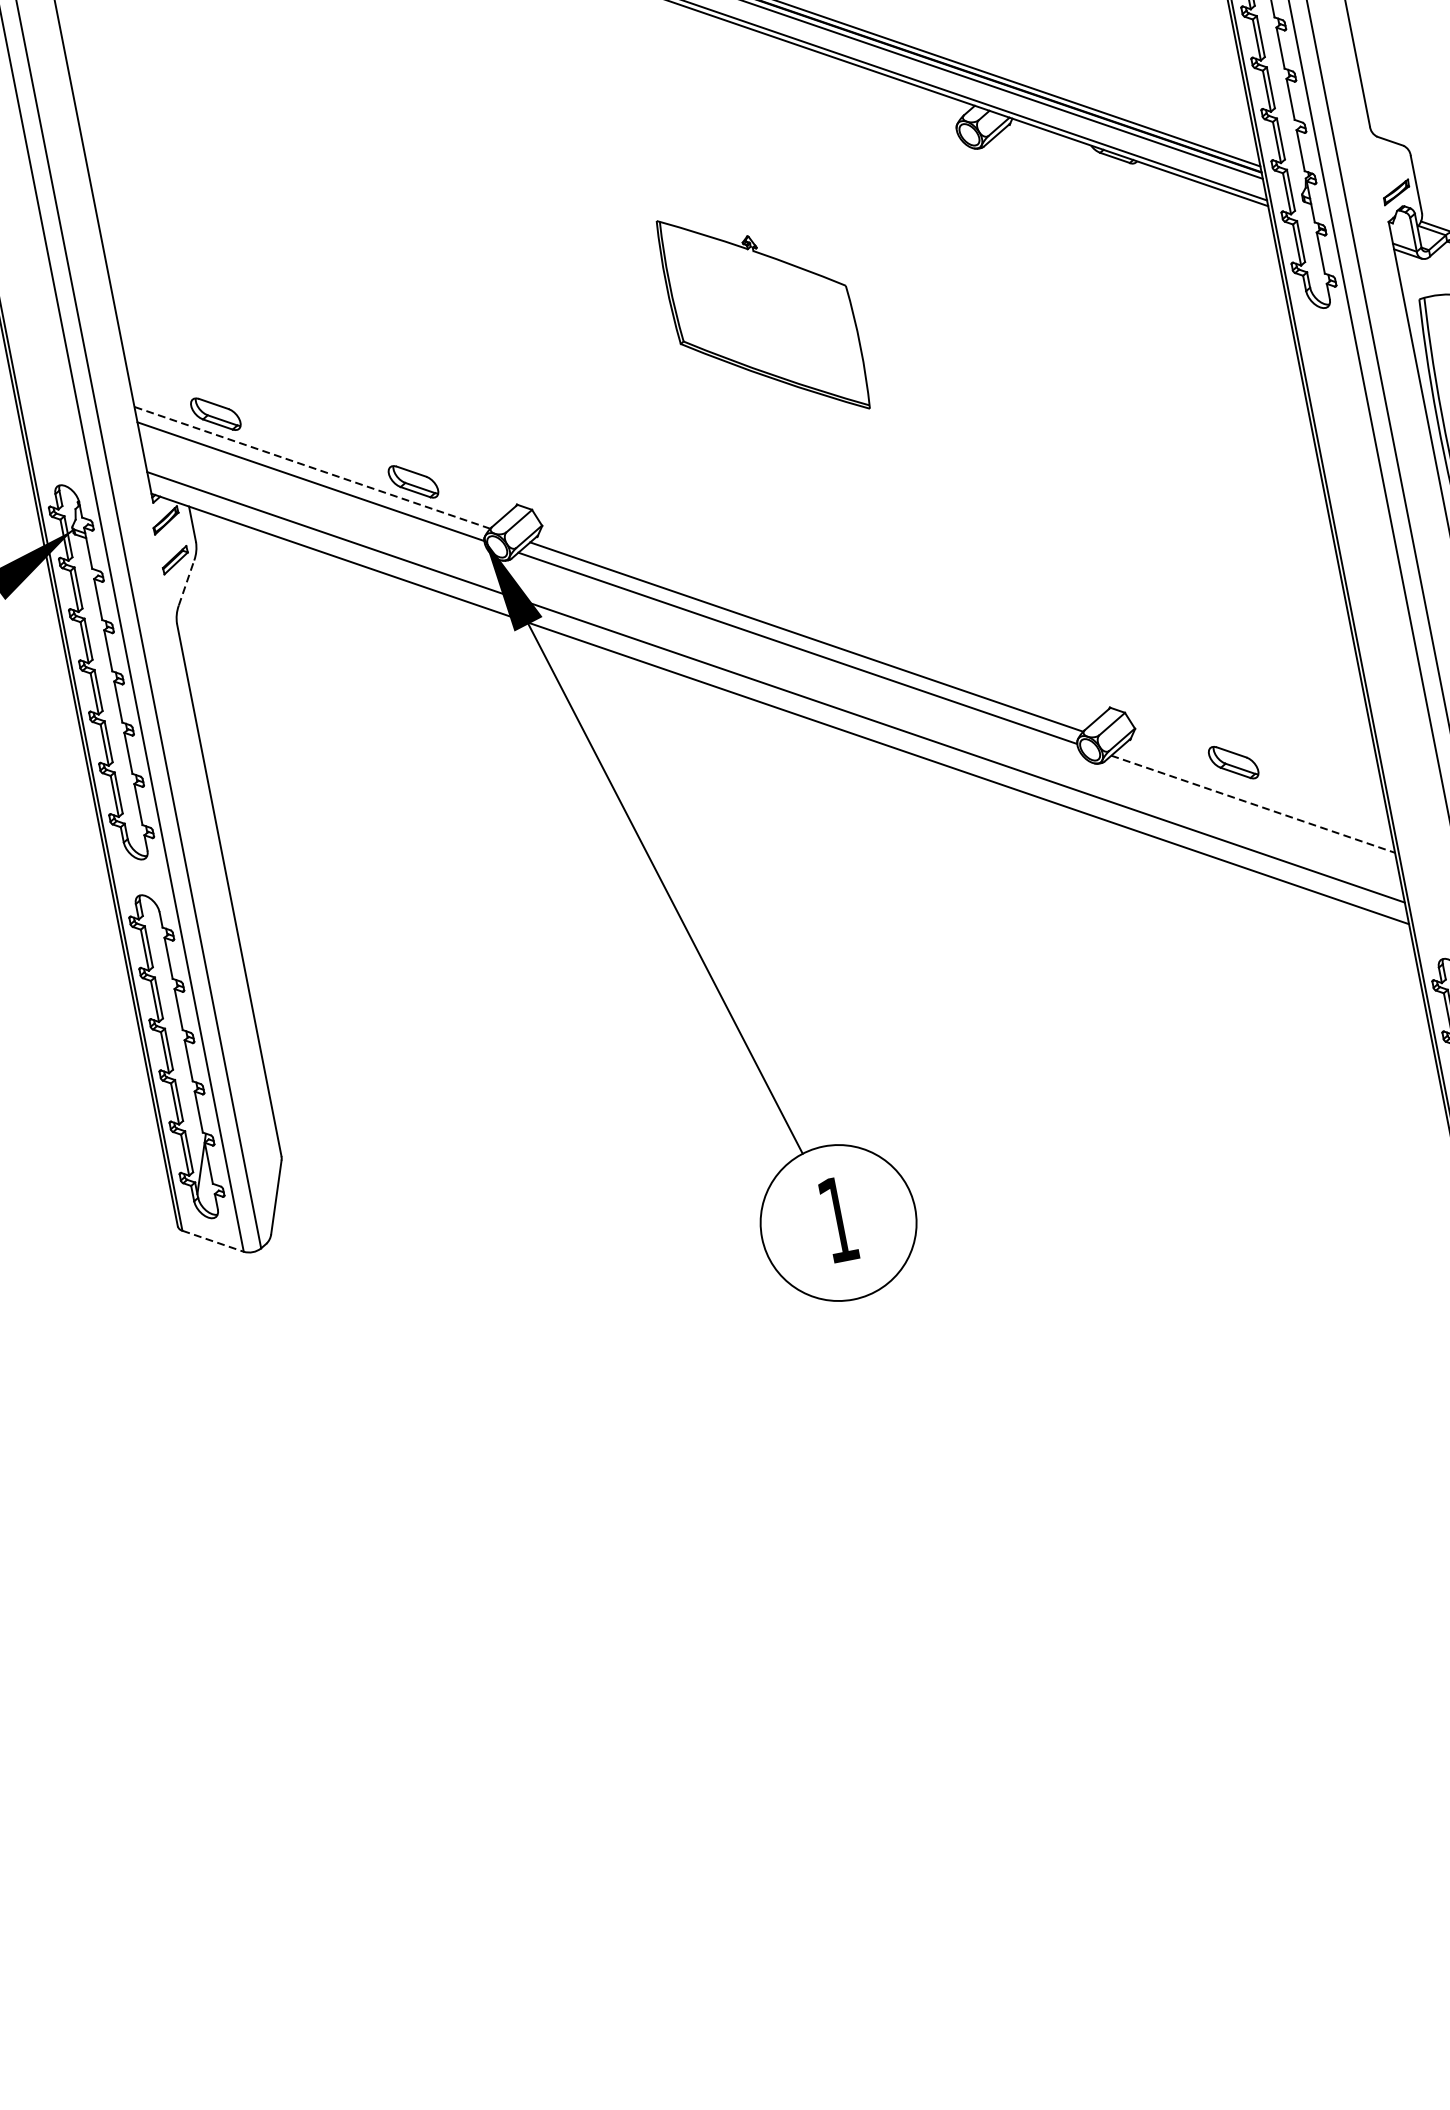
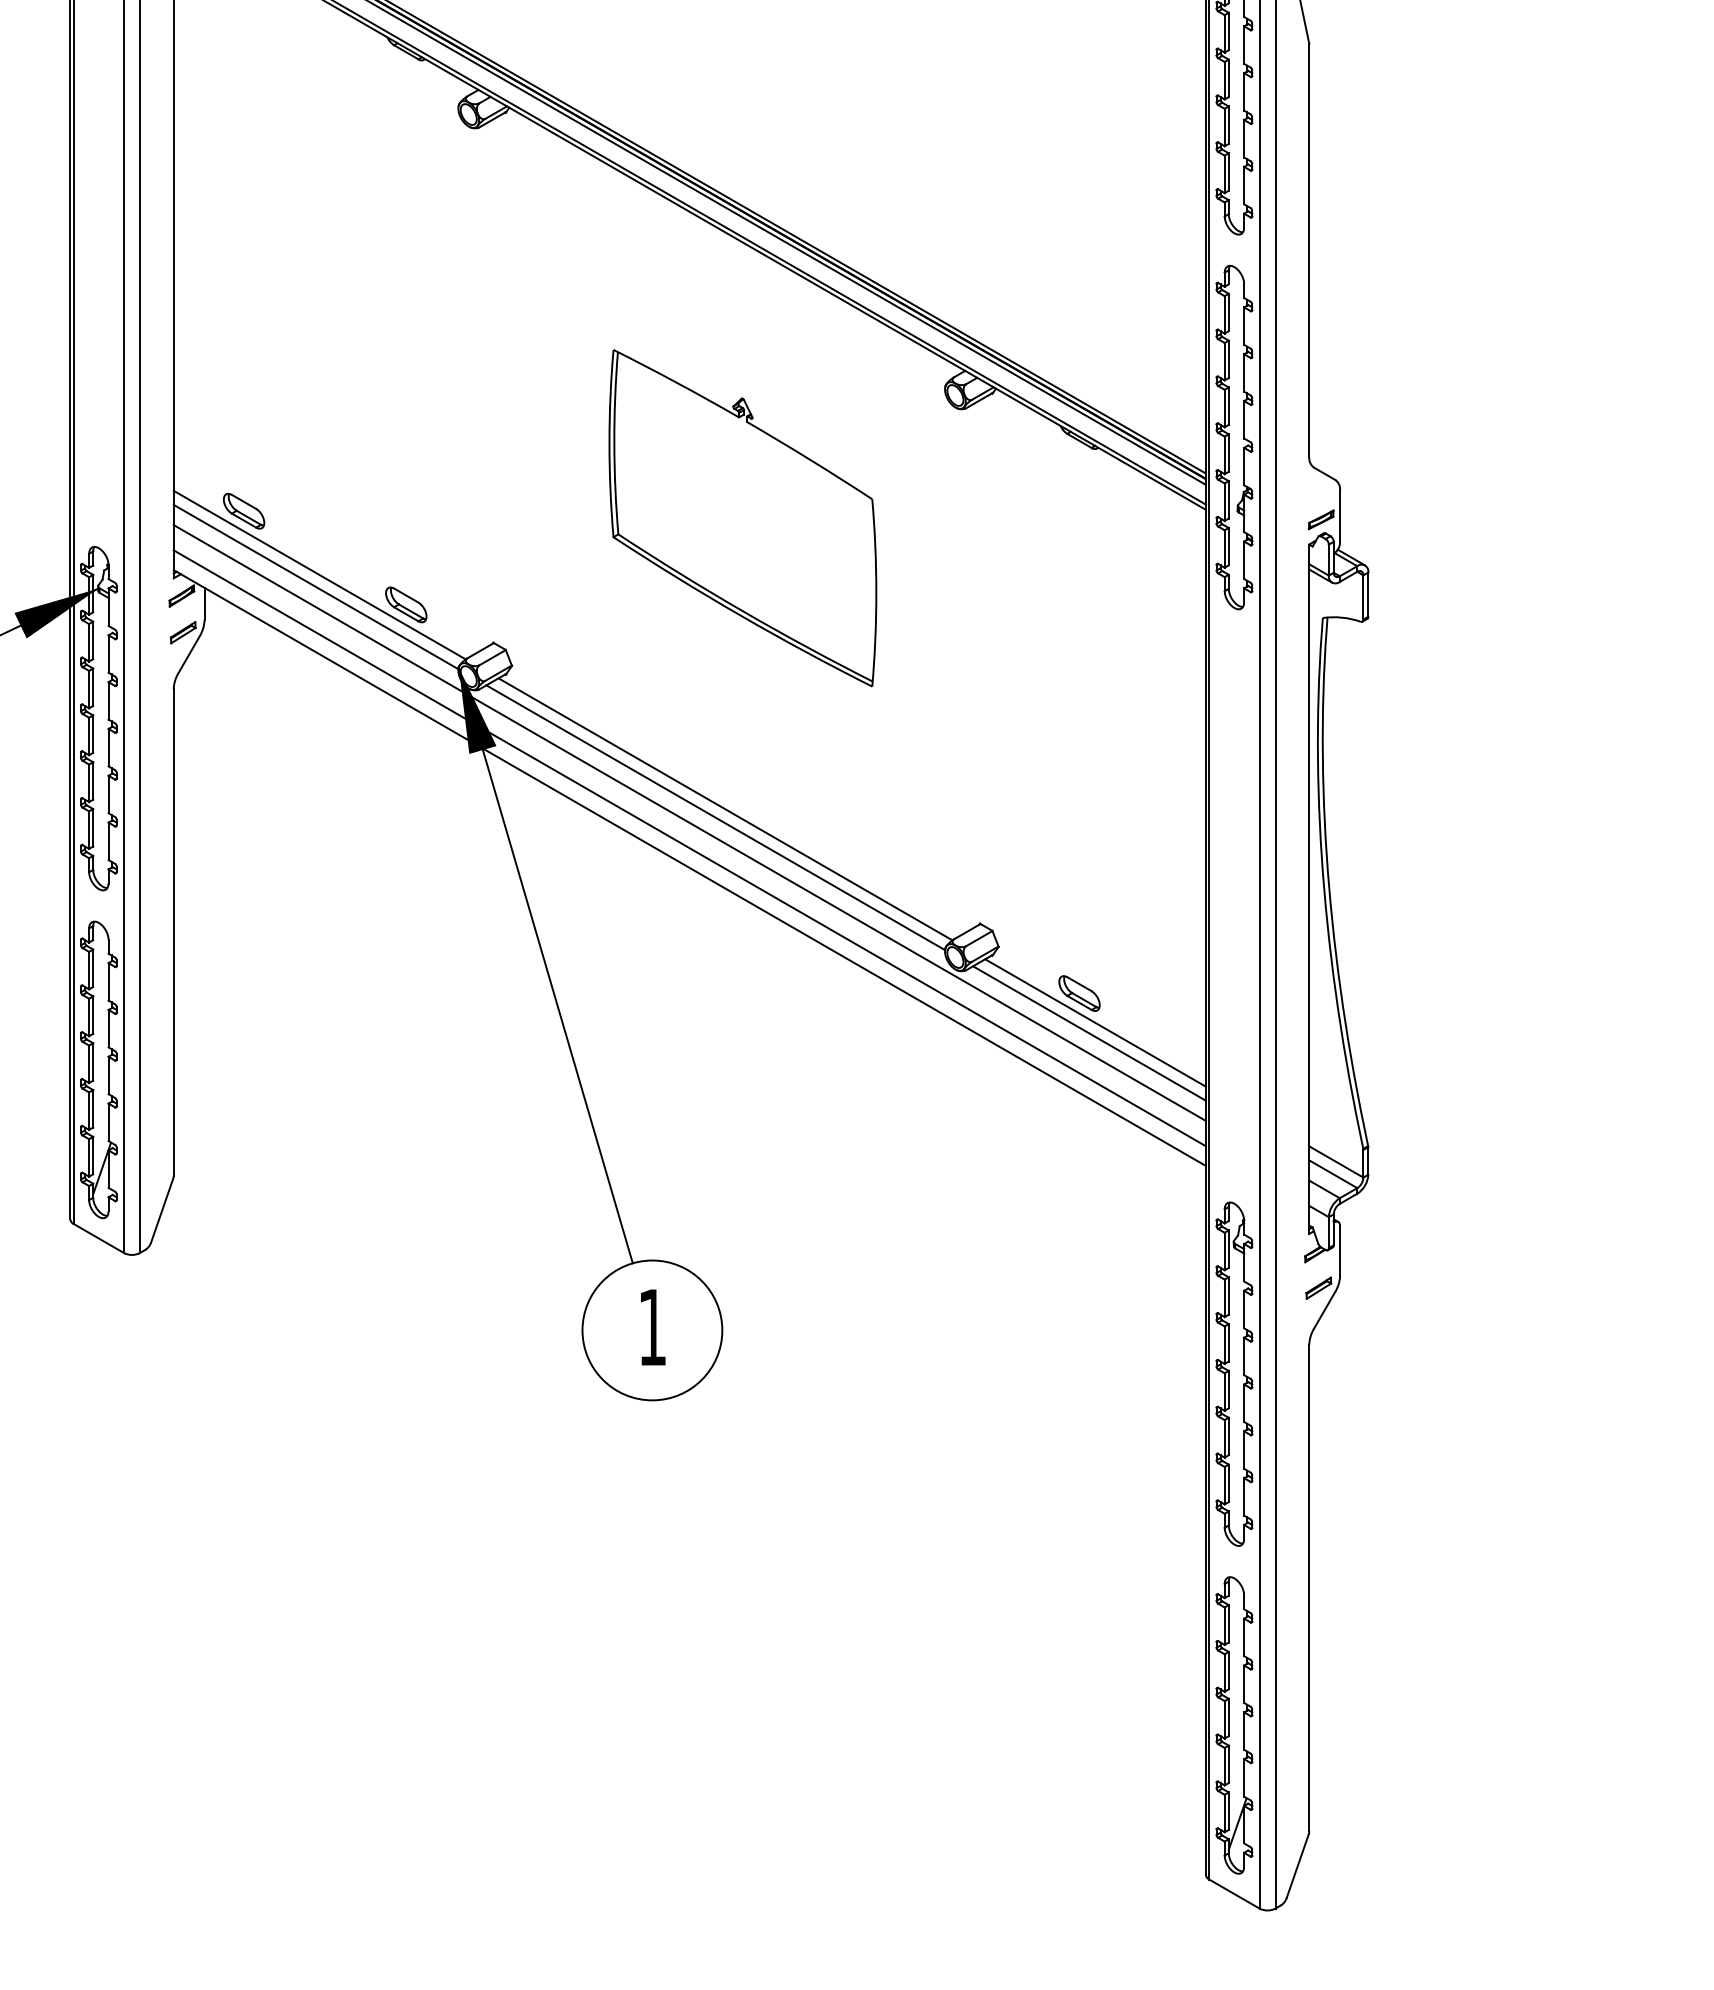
part: (762, 315) -> (742, 518), size x1.67
line: (312, 468) -> (319, 575), dashed -> solid
line: (186, 582) -> (189, 654), dashed -> solid
line: (770, 659) -> (689, 822), added
line: (1257, 790) -> (1095, 1022), added
line: (1253, 804) -> (1089, 1033), dashed -> solid
line: (213, 1241) -> (99, 1238), dashed -> solid

